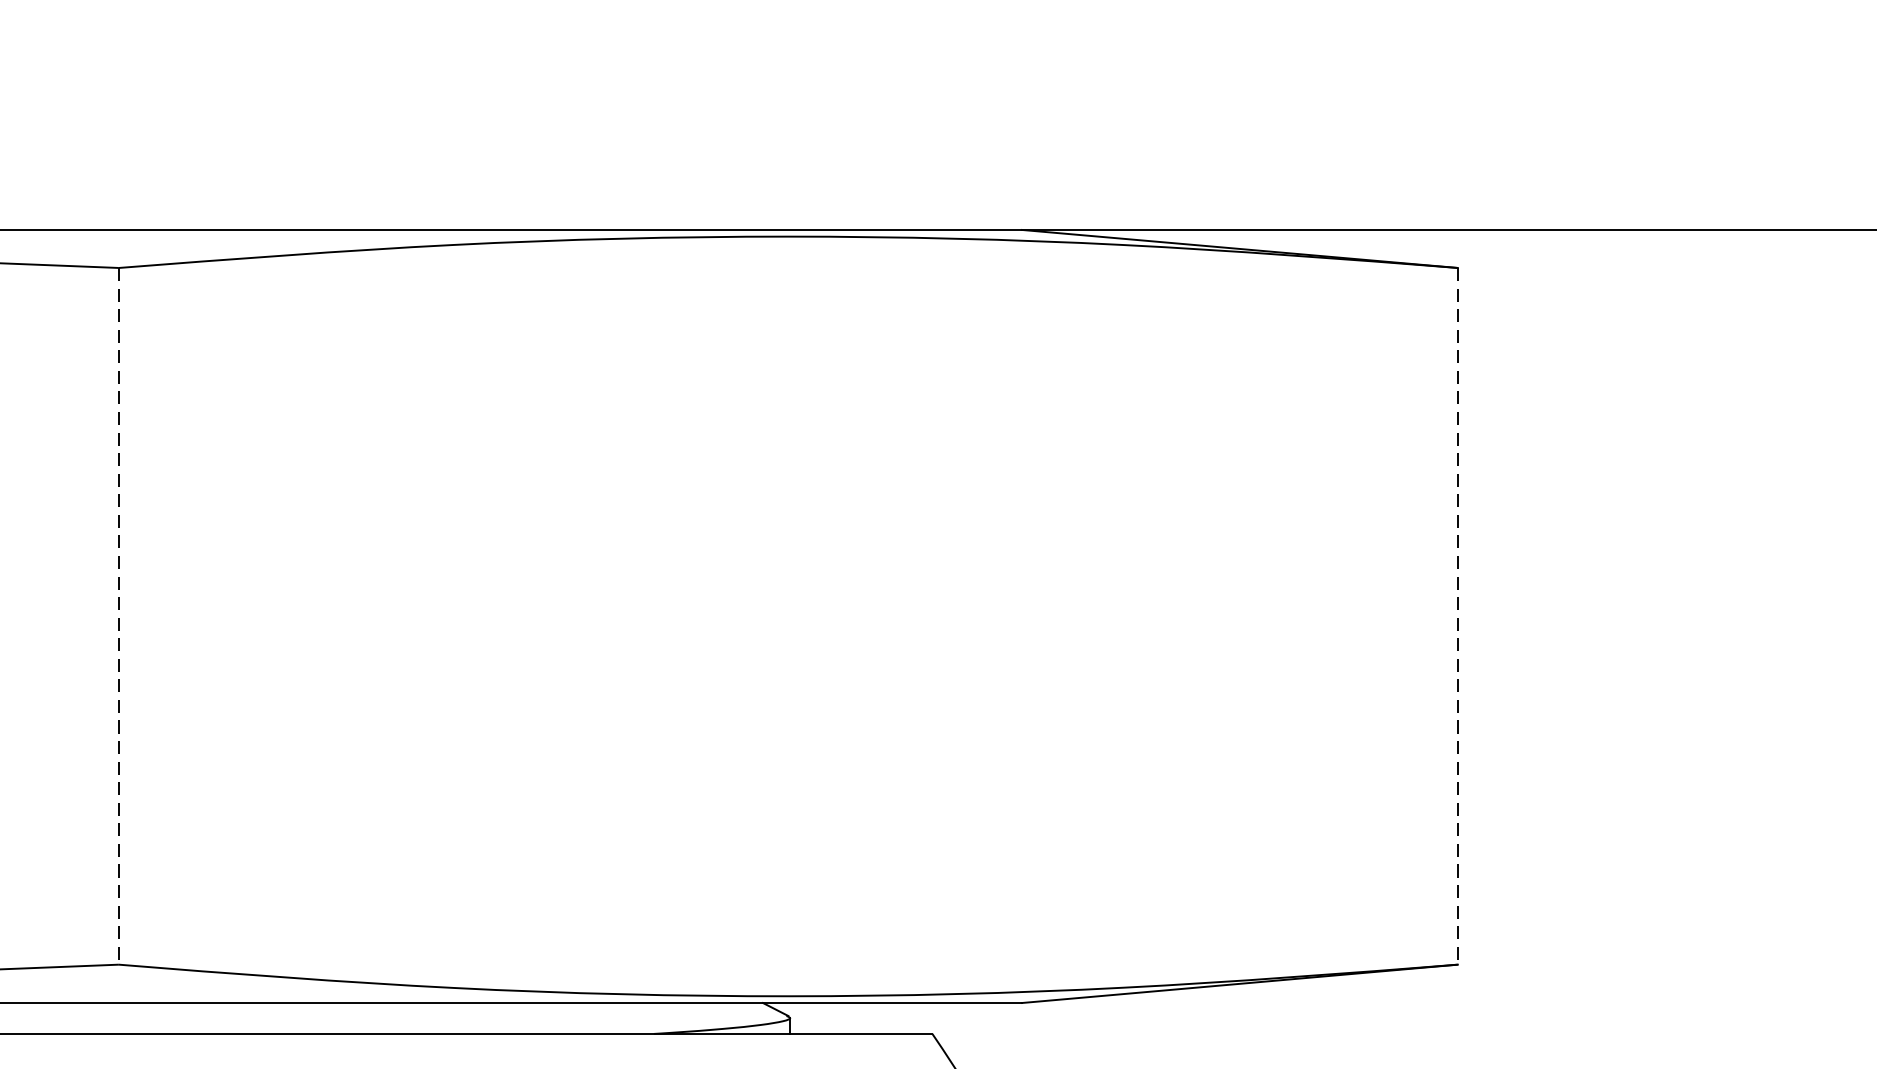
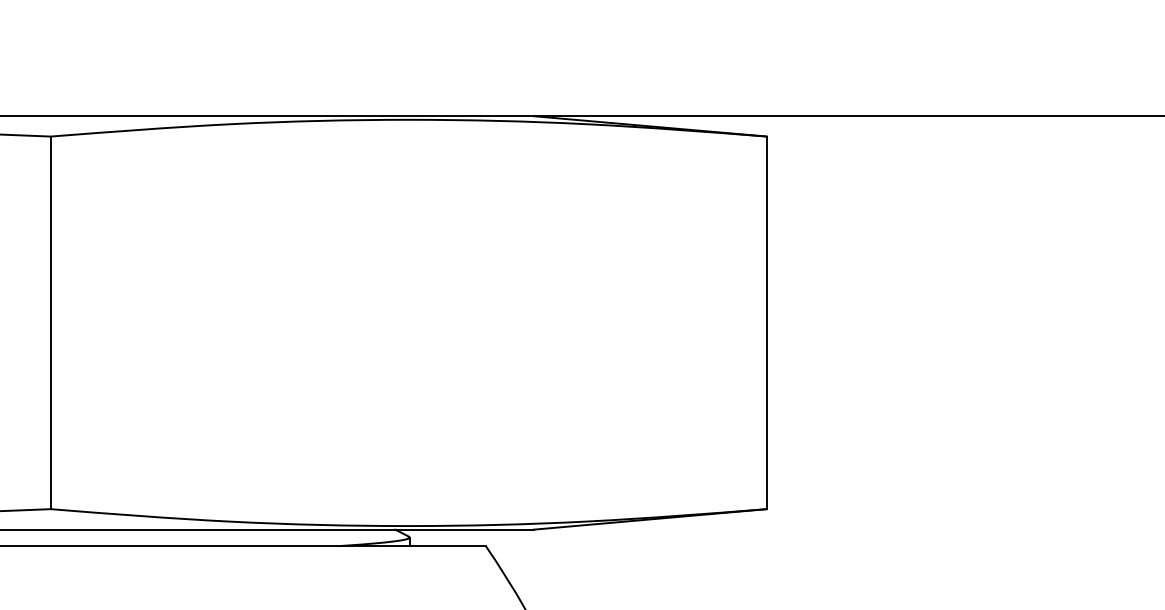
line: (118, 617) -> (50, 323), dashed -> solid
line: (1457, 617) -> (766, 323), dashed -> solid

